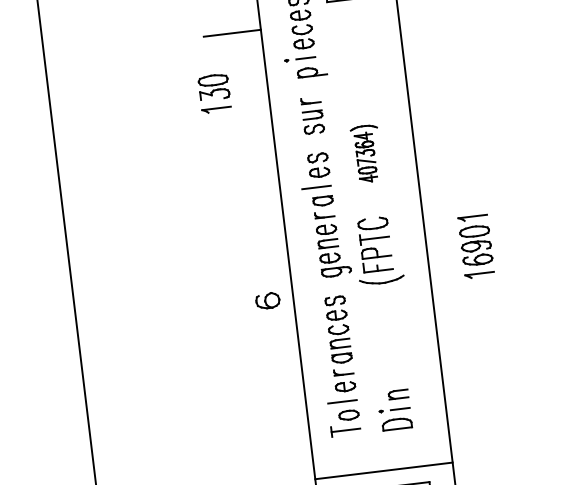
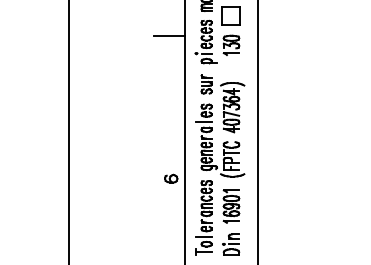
part: (214, 92) -> (231, 44), moved
part: (366, 153) -> (232, 107), size x1.67
part: (476, 246) -> (231, 206), moved

